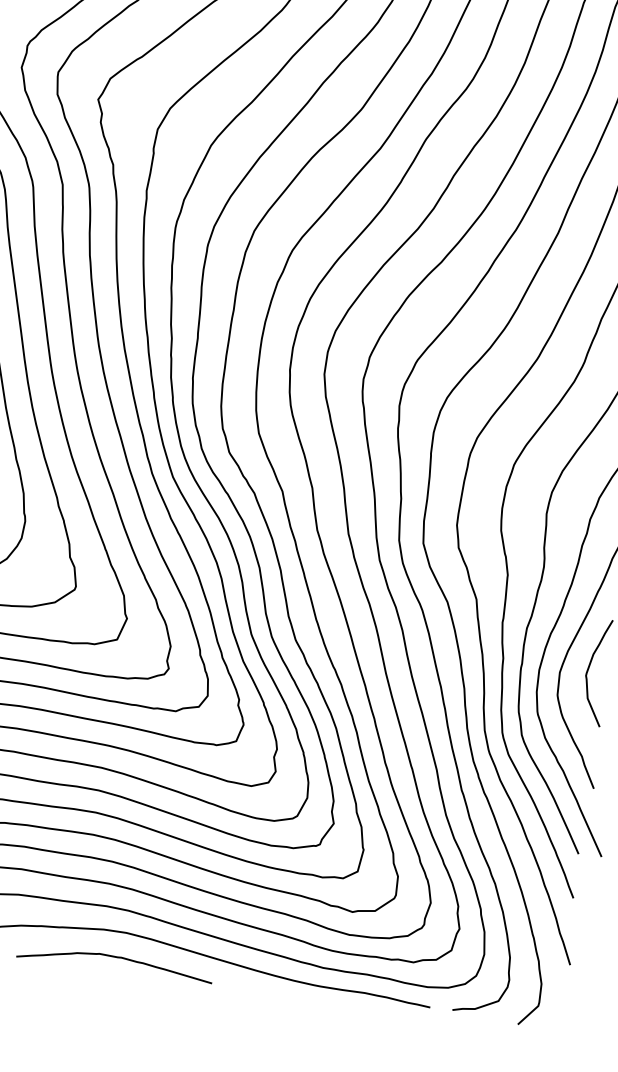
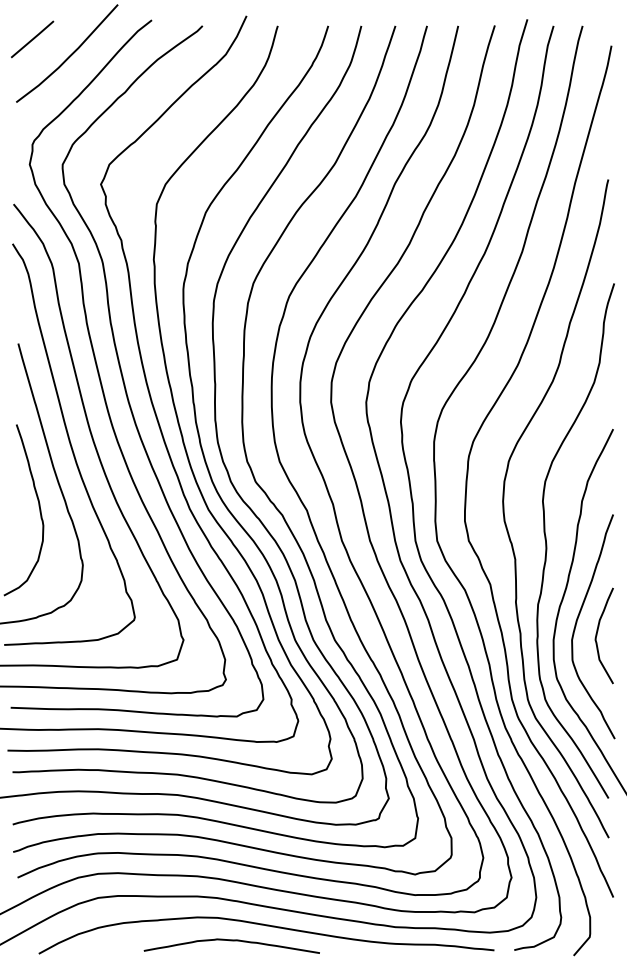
curve: (115, 958) -> (231, 941), moved

